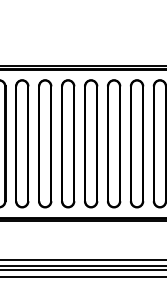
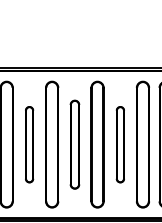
part: (22, 143) -> (29, 144), size x0.6
part: (68, 143) -> (75, 144), size x0.7
part: (114, 143) -> (120, 144), size x0.6

